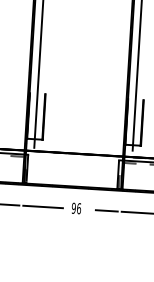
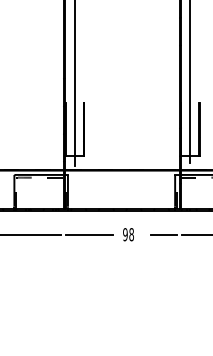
text: (78, 208) -> (131, 234), 96 -> 98

